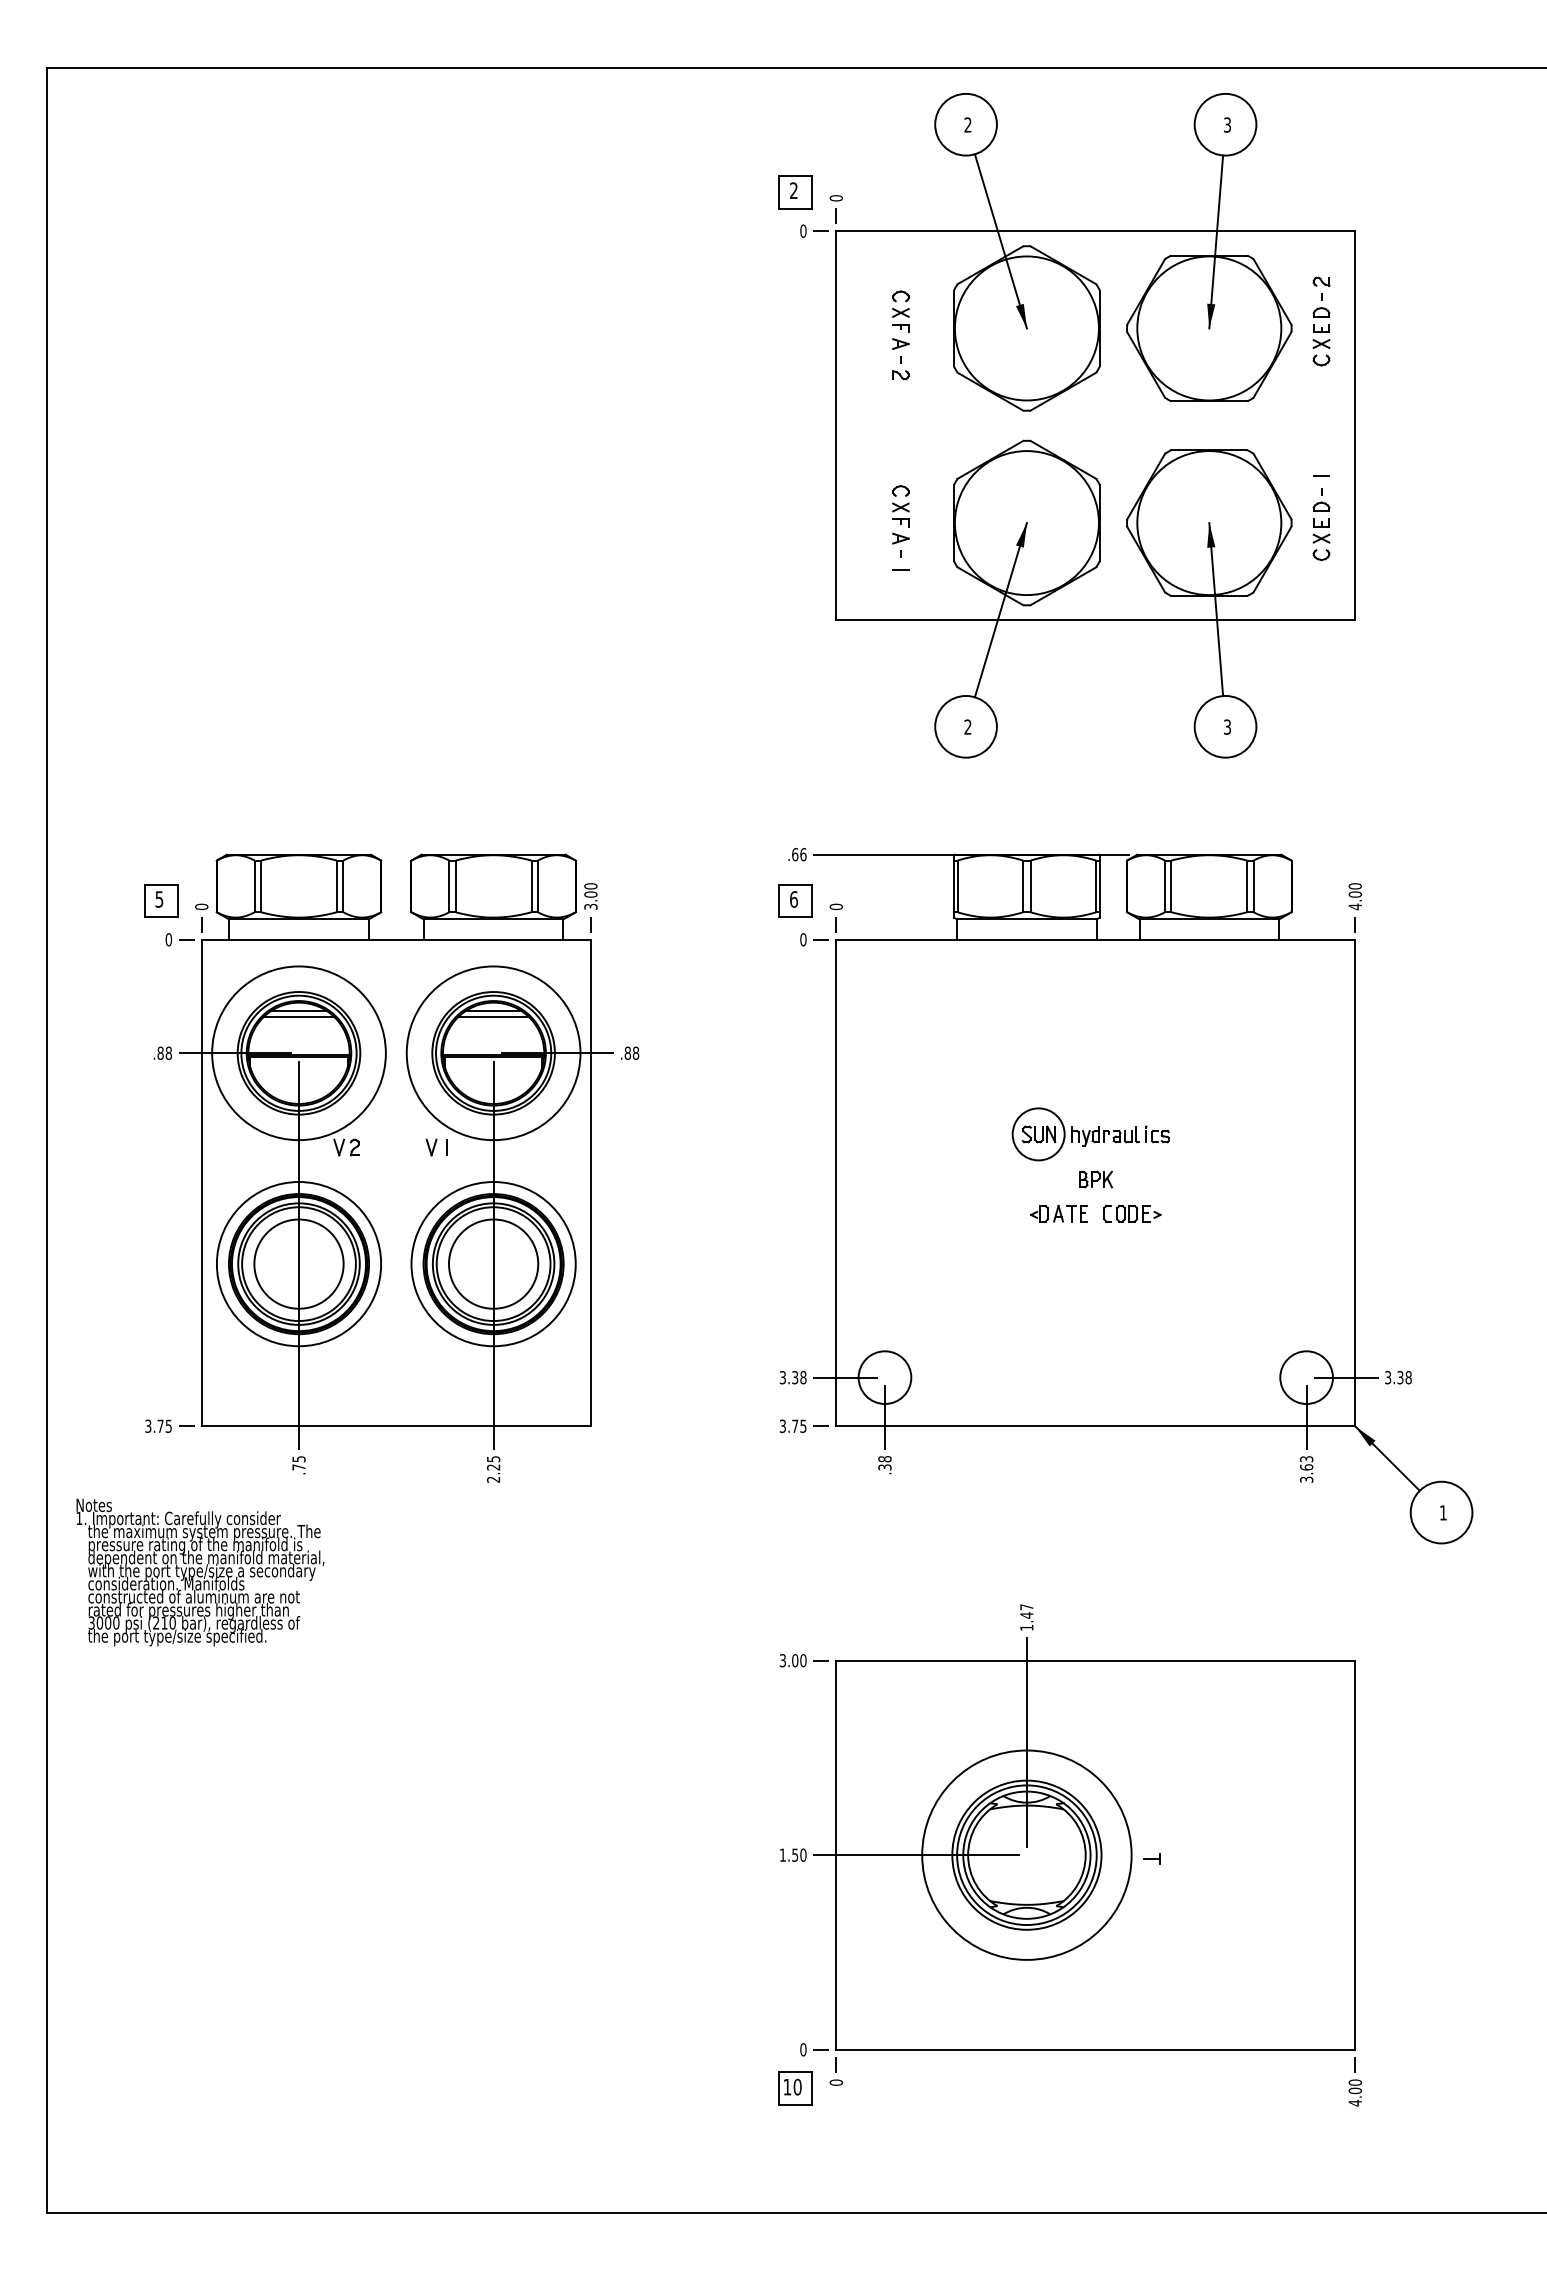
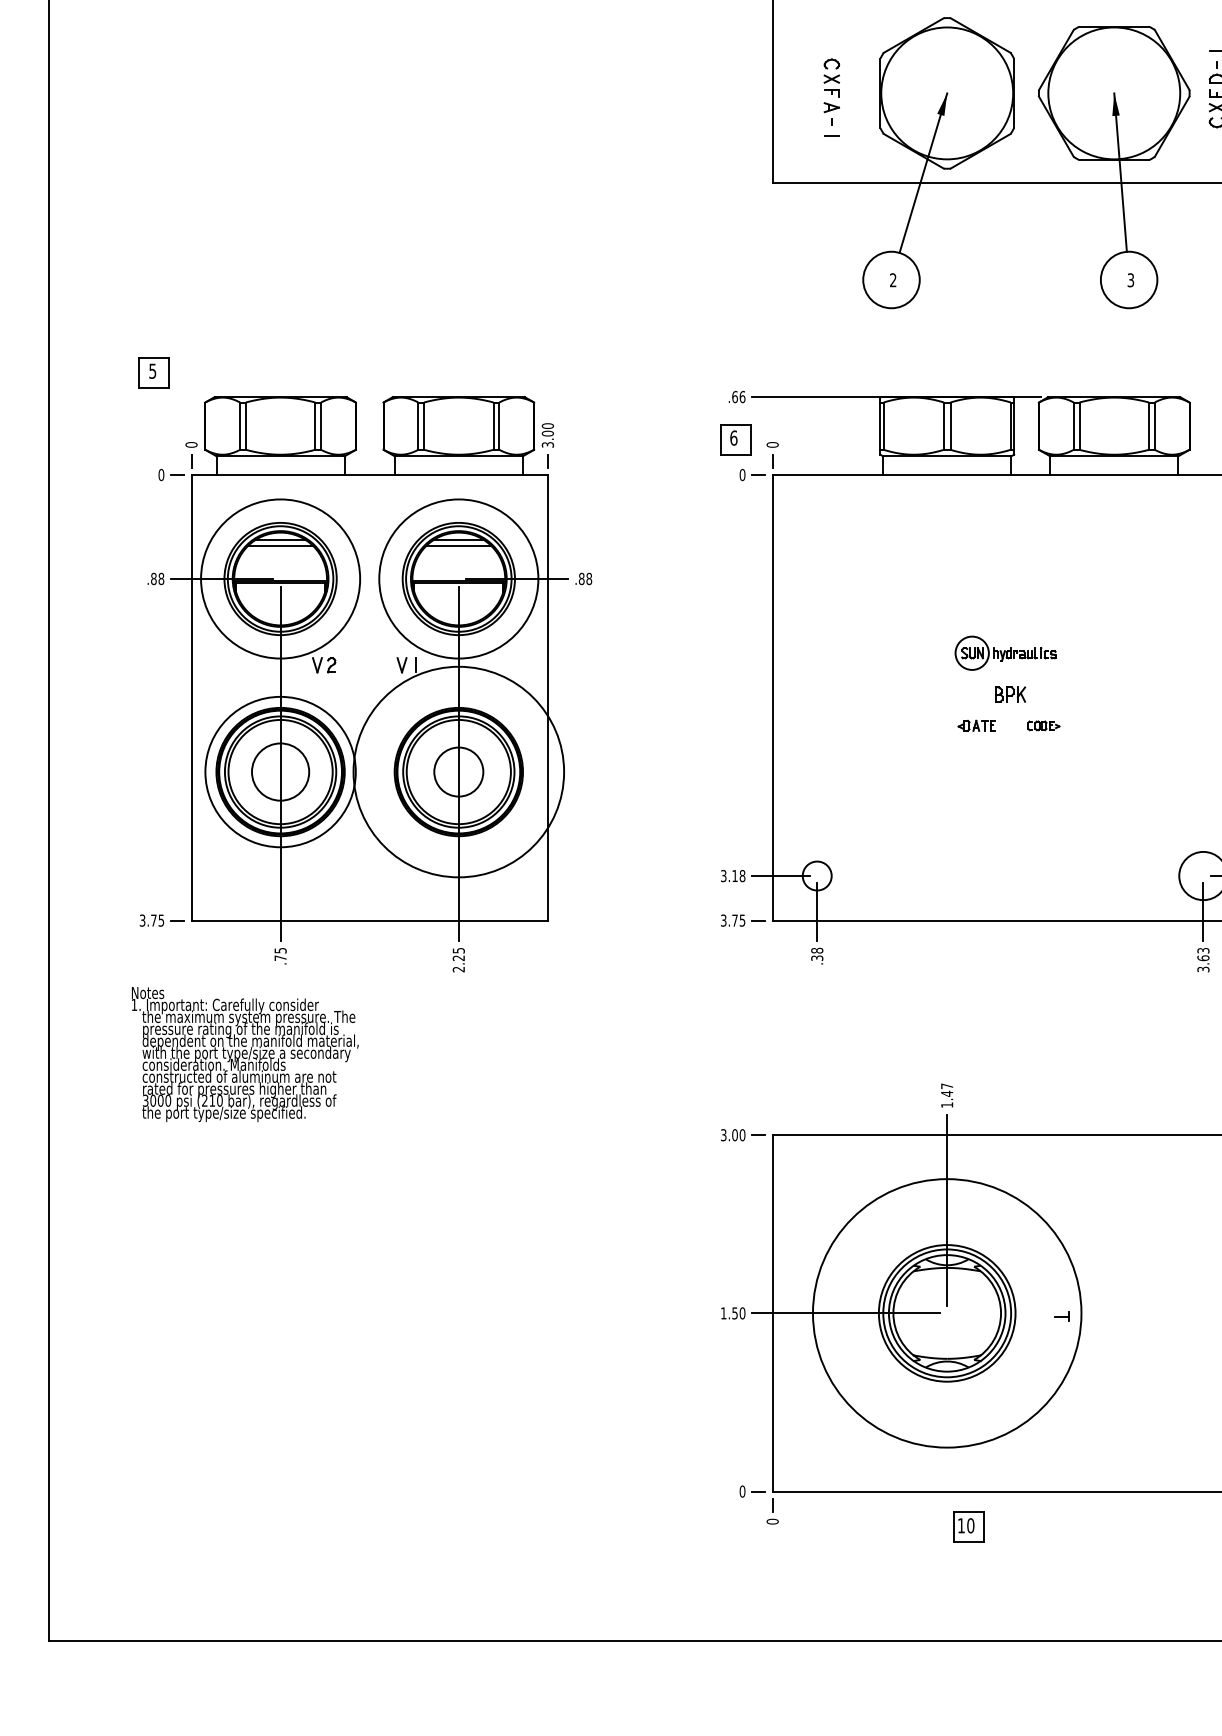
part: (161, 900) -> (154, 372), moved
part: (1090, 1134) -> (1005, 653), size x0.7
part: (1058, 1213) -> (976, 725), size x0.7
part: (1132, 1213) -> (1043, 725), size x0.6
circle: (298, 1263) -> (280, 771), size x0.7
circle: (493, 1263) -> (458, 771), size x0.6
circle: (493, 1264) -> (458, 772), size x1.4
text: (795, 1377) -> (735, 875), 3.38 -> 3.18
circle: (884, 1377) -> (816, 875), size x0.6
text: (200, 1572) -> (245, 1054), moved
circle: (1026, 1854) -> (946, 1312), size x1.4
part: (795, 2088) -> (968, 1527), moved

